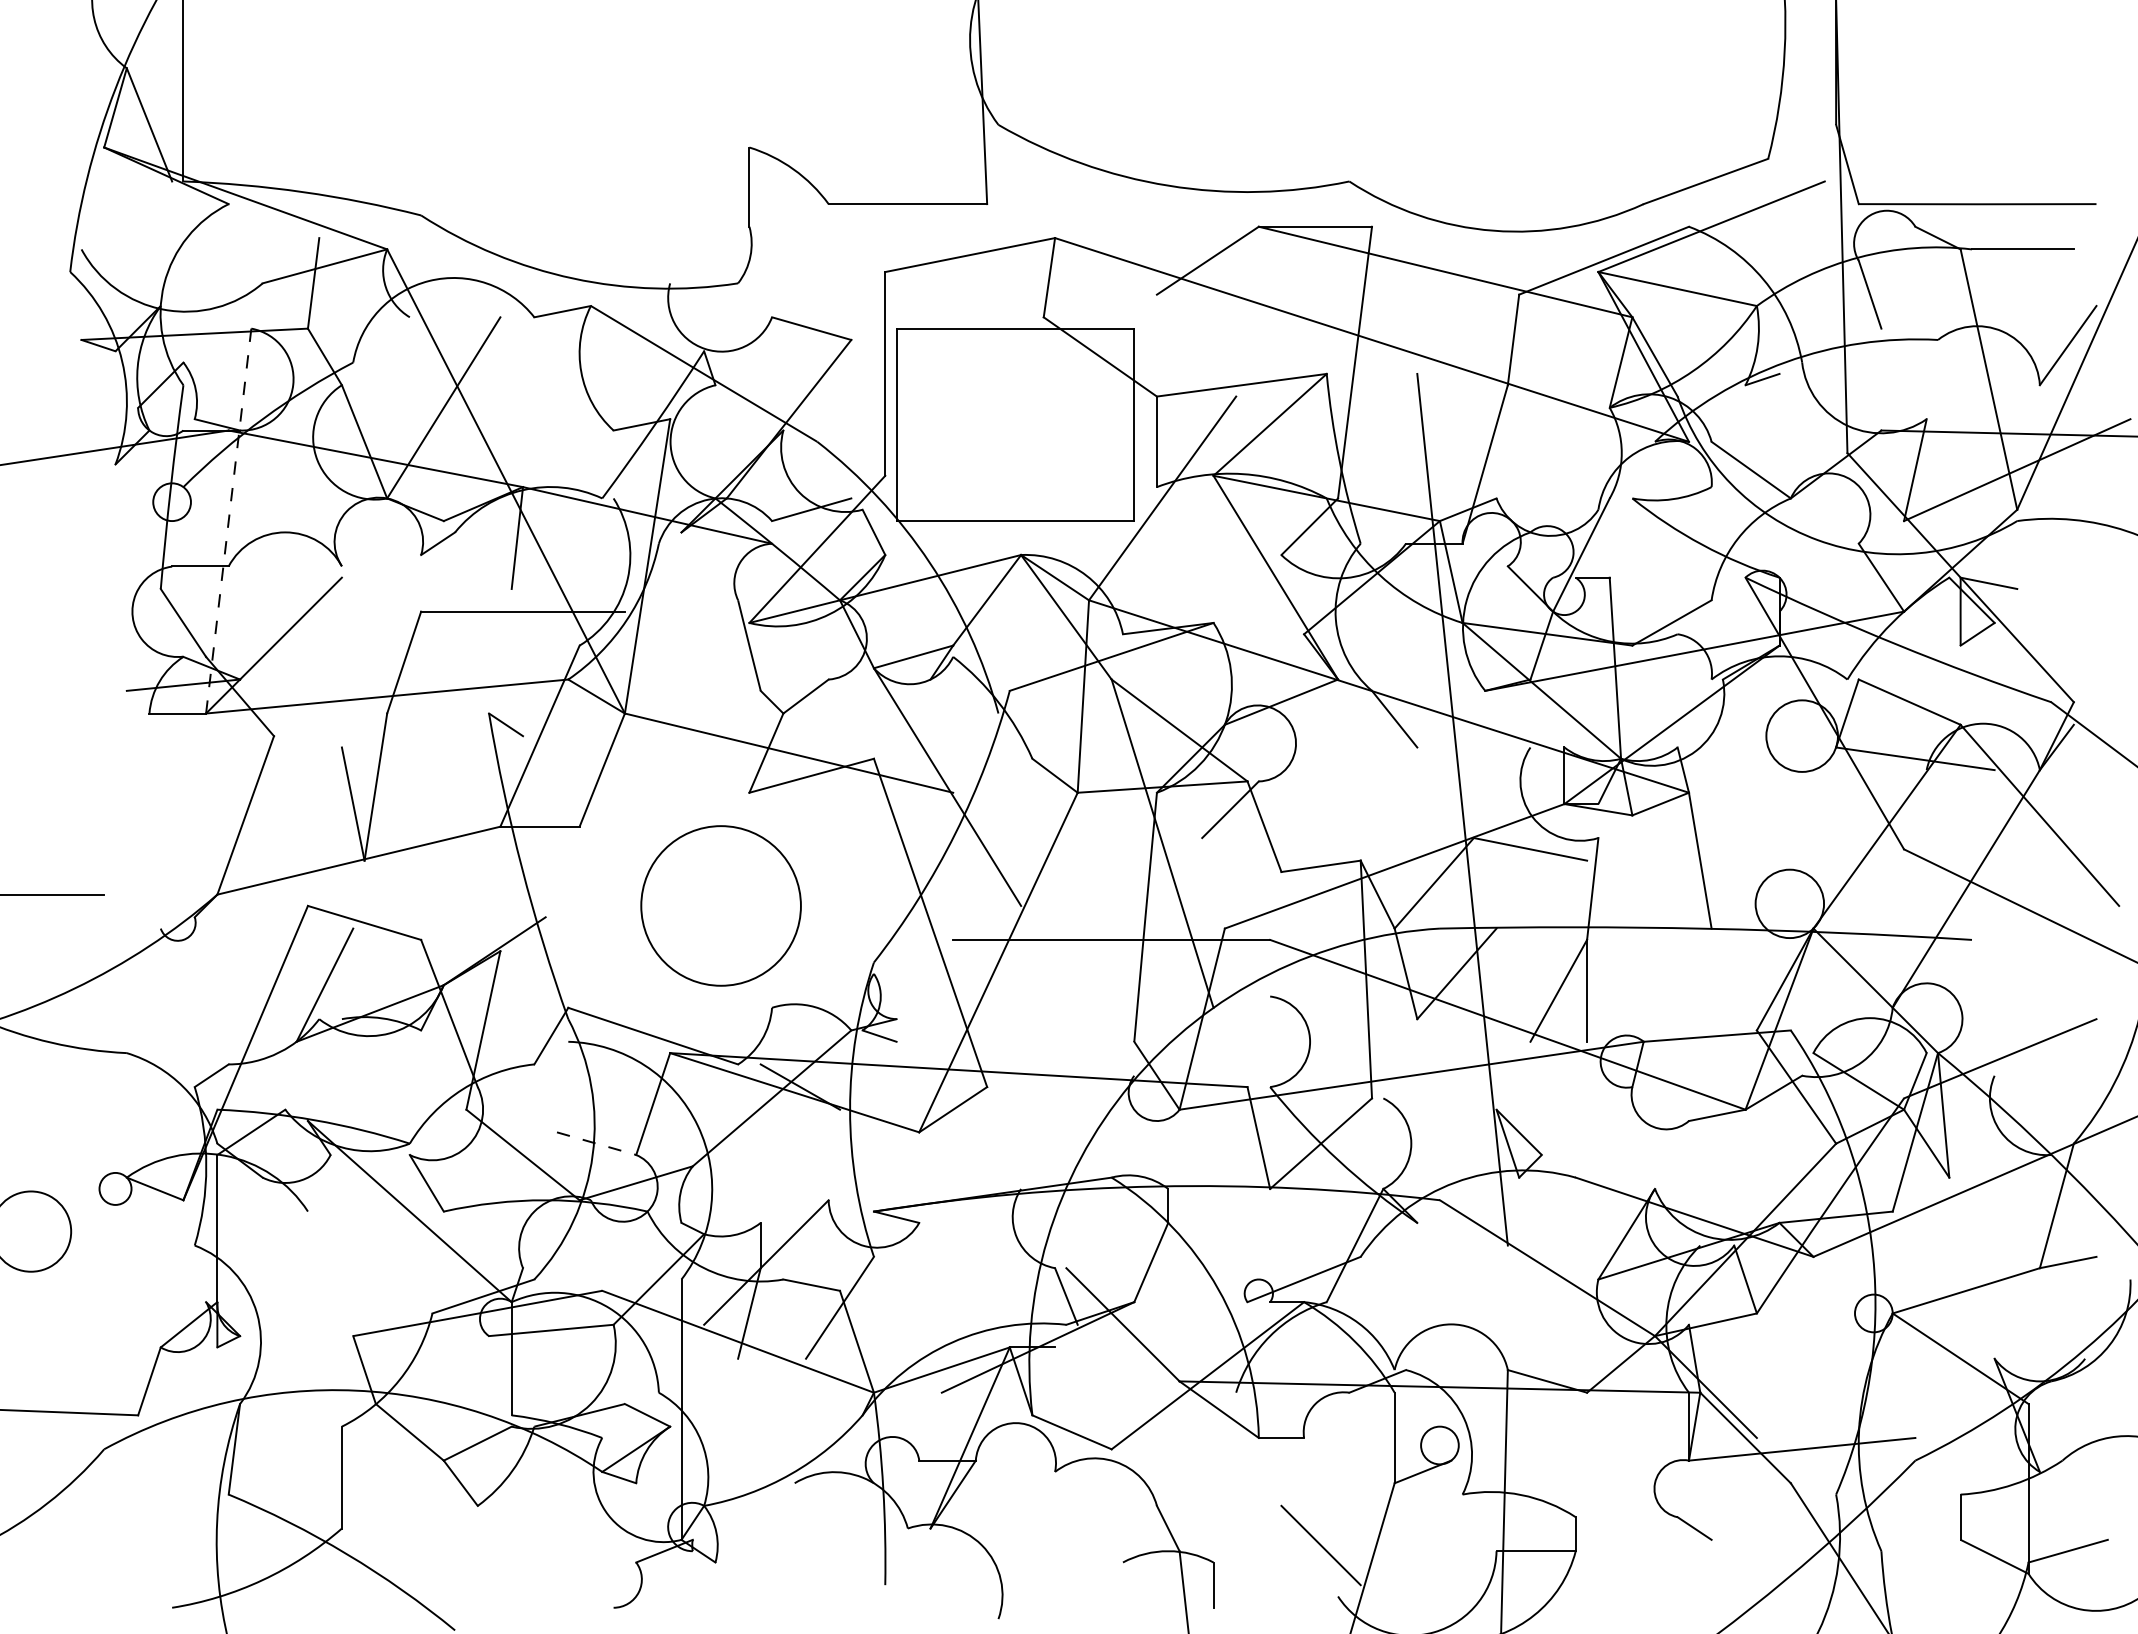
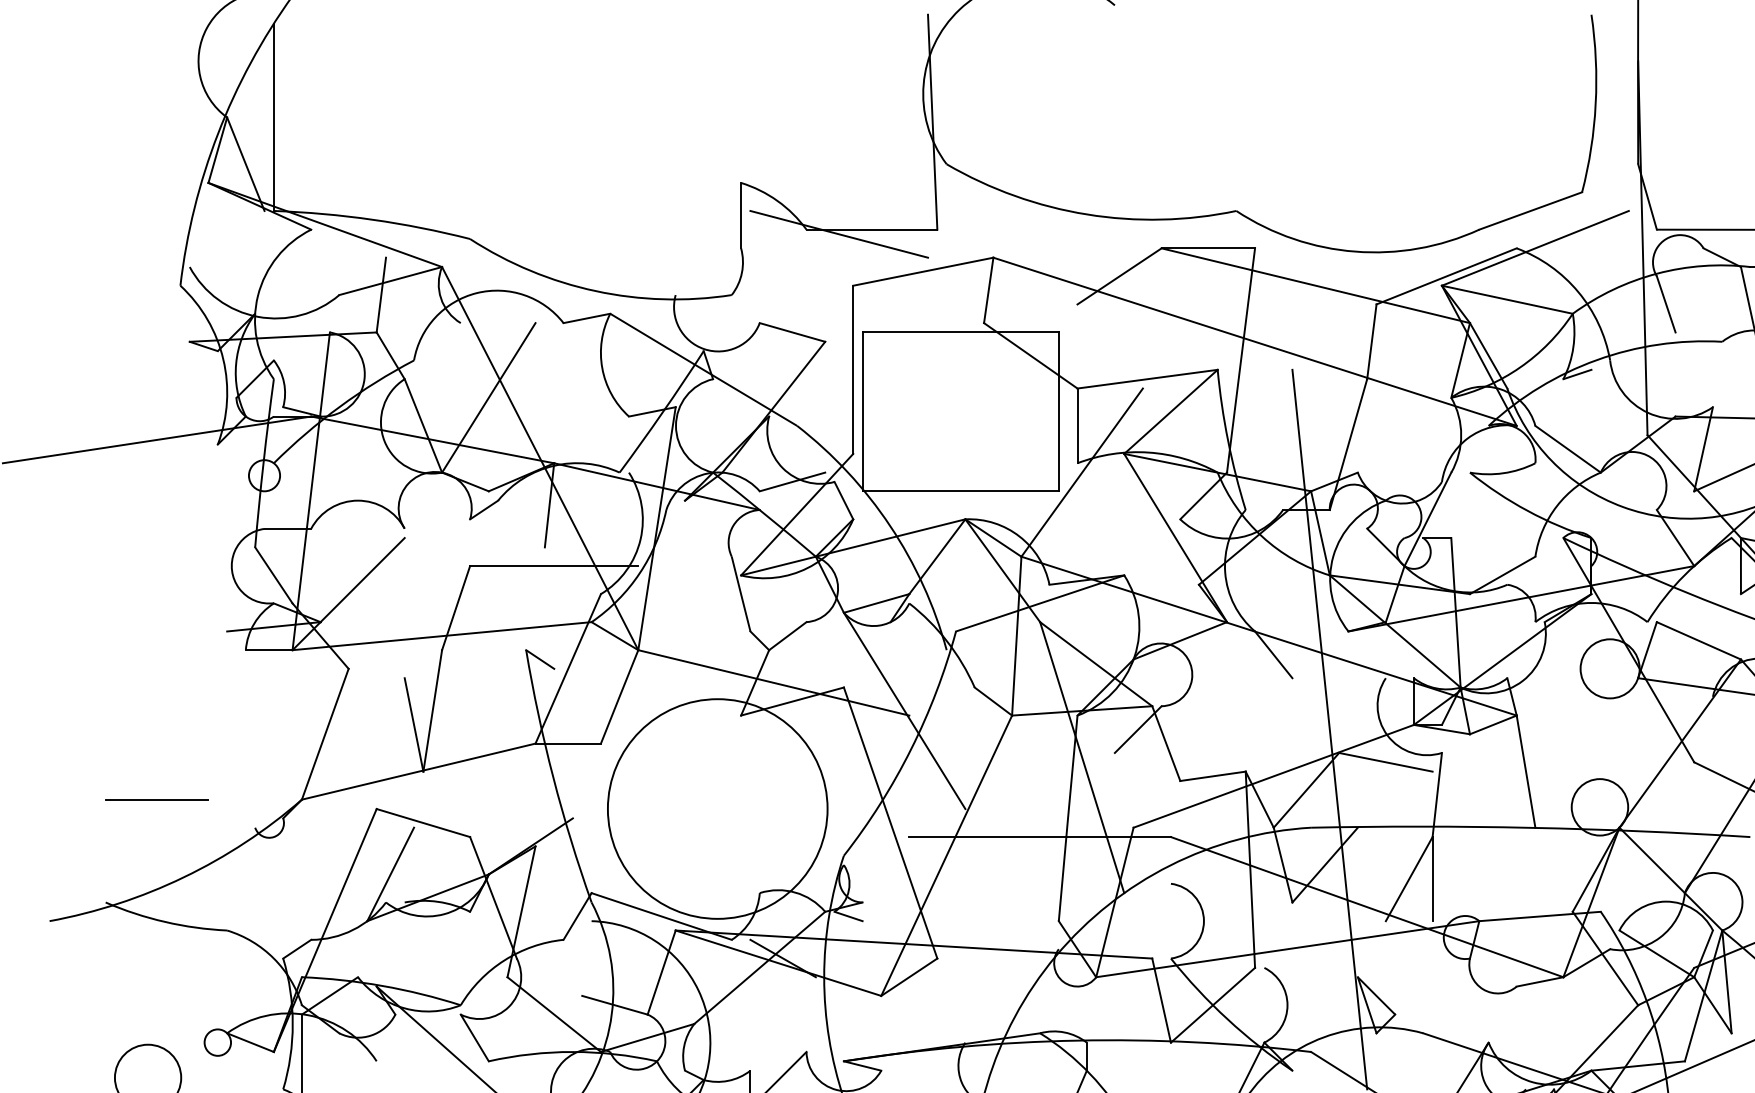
line: (867, 209) -> (838, 234), added
line: (228, 521) -> (311, 491), dashed -> solid
circle: (721, 905) -> (718, 808), size x1.67
line: (597, 1143) -> (615, 1005), dashed -> solid

